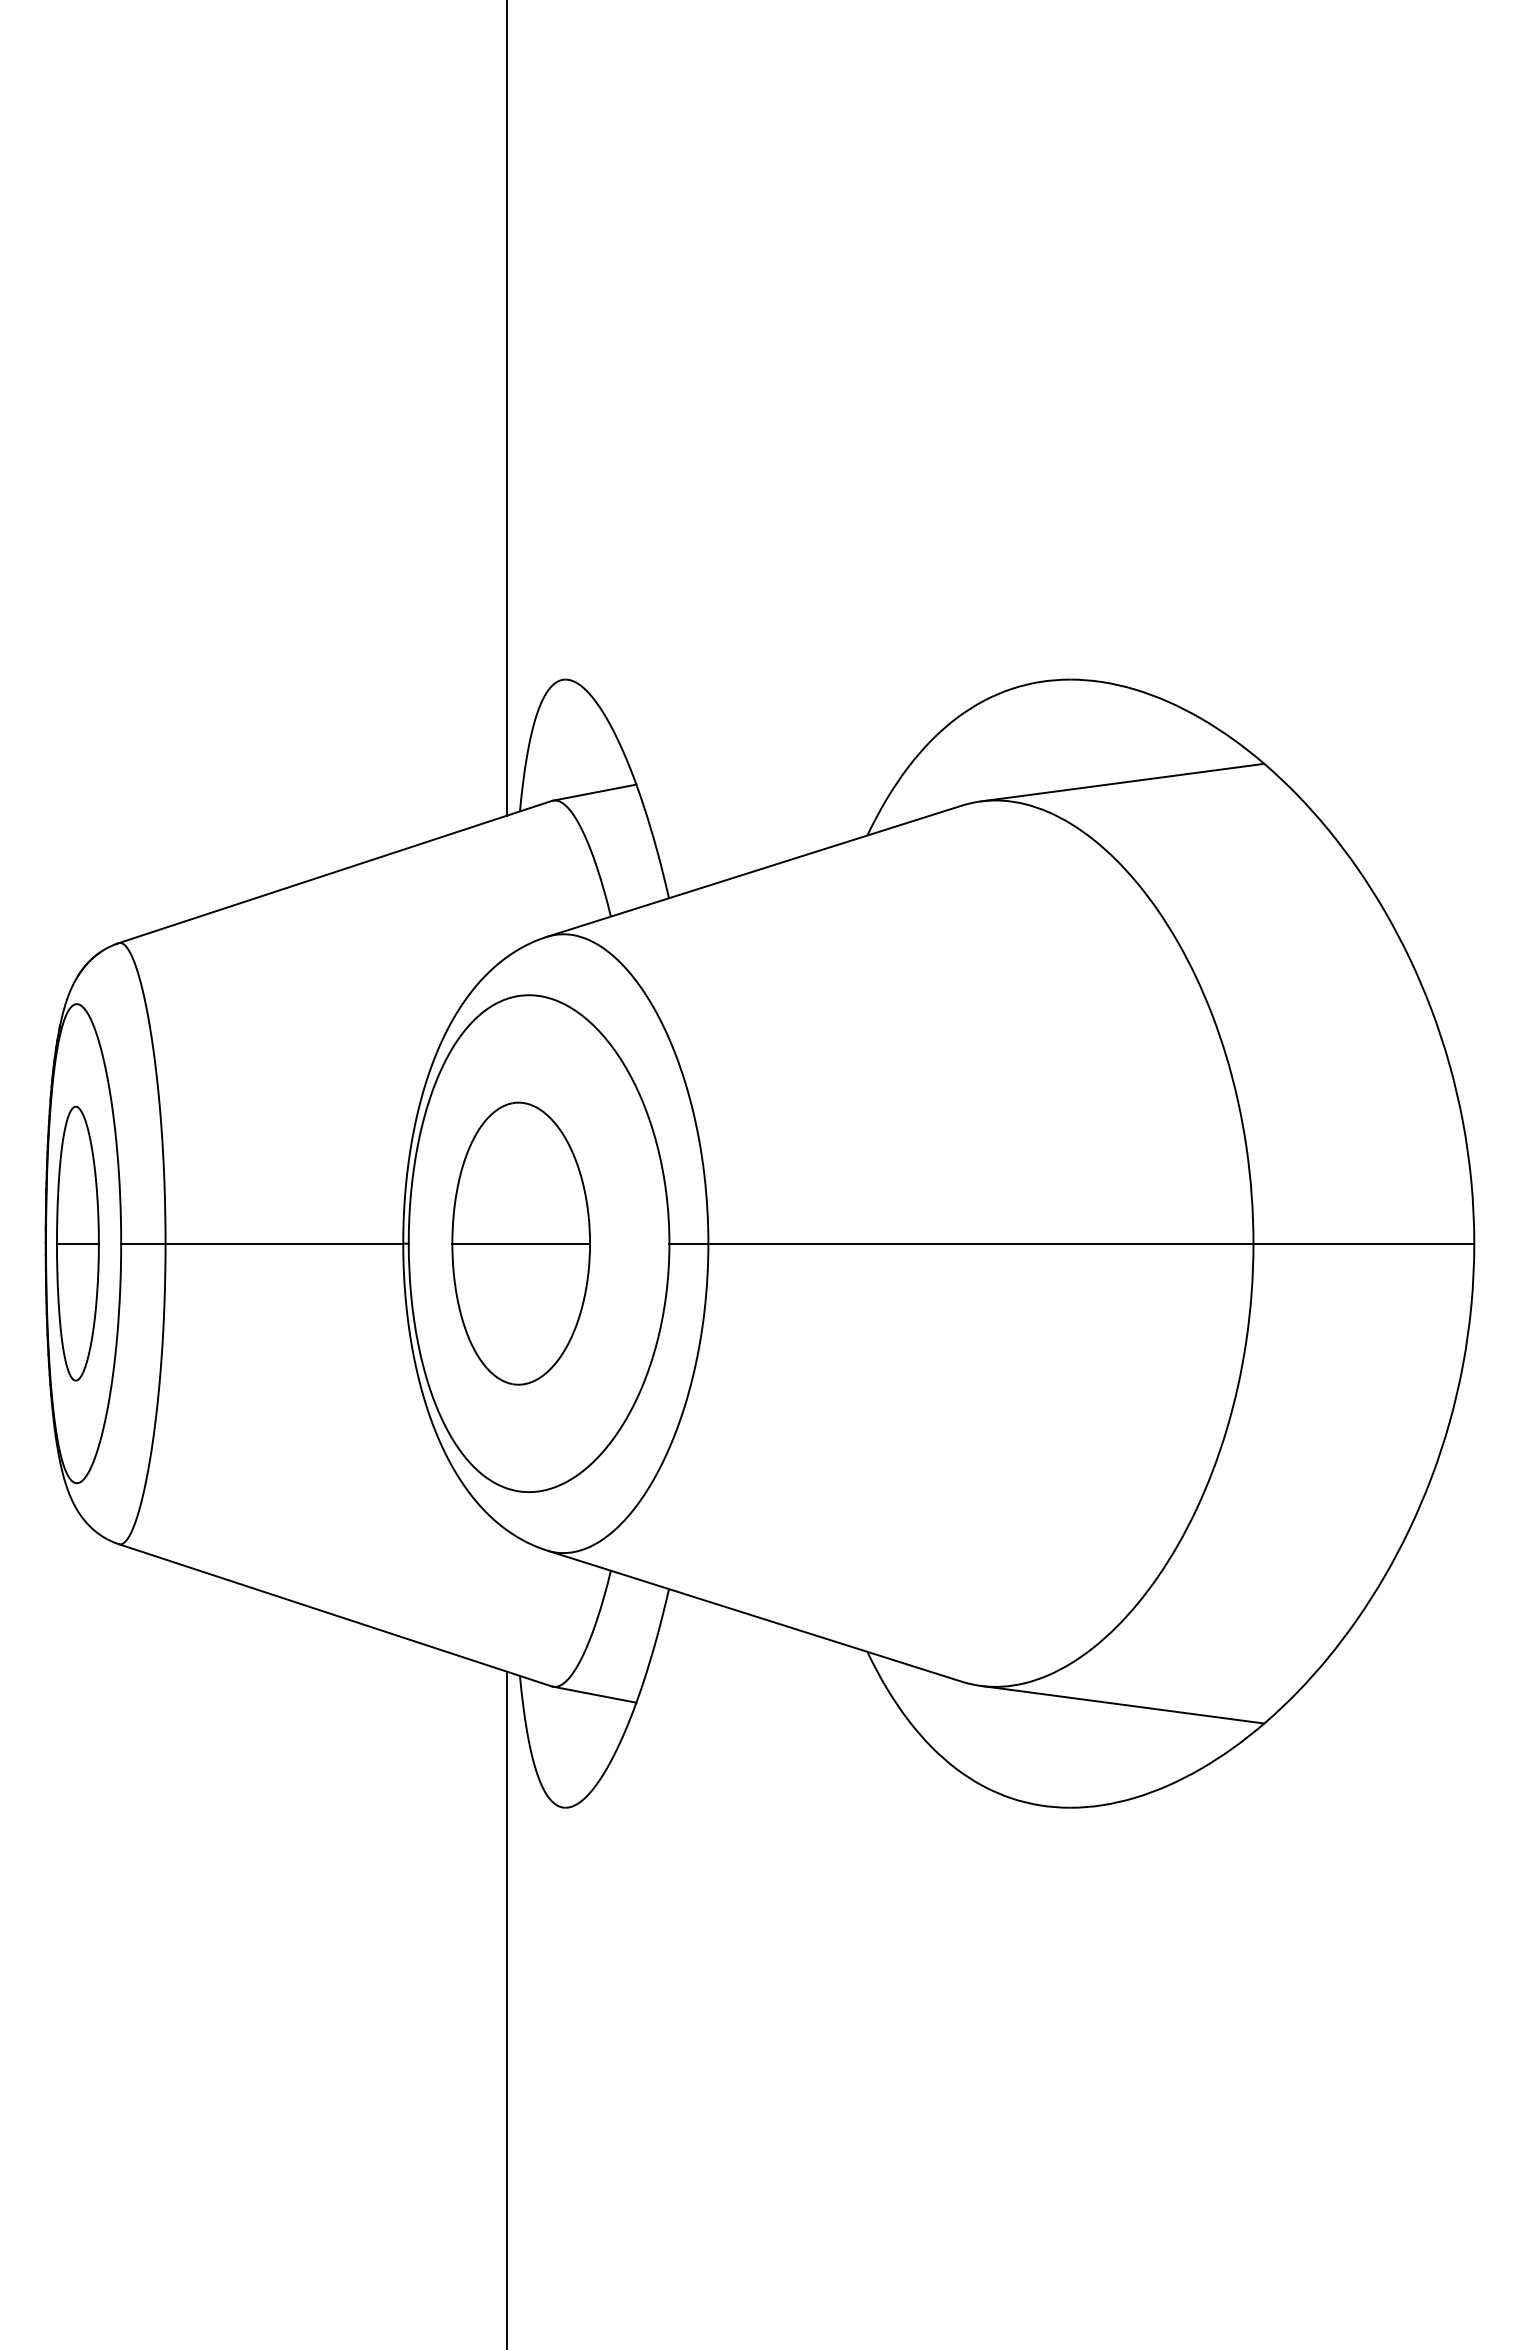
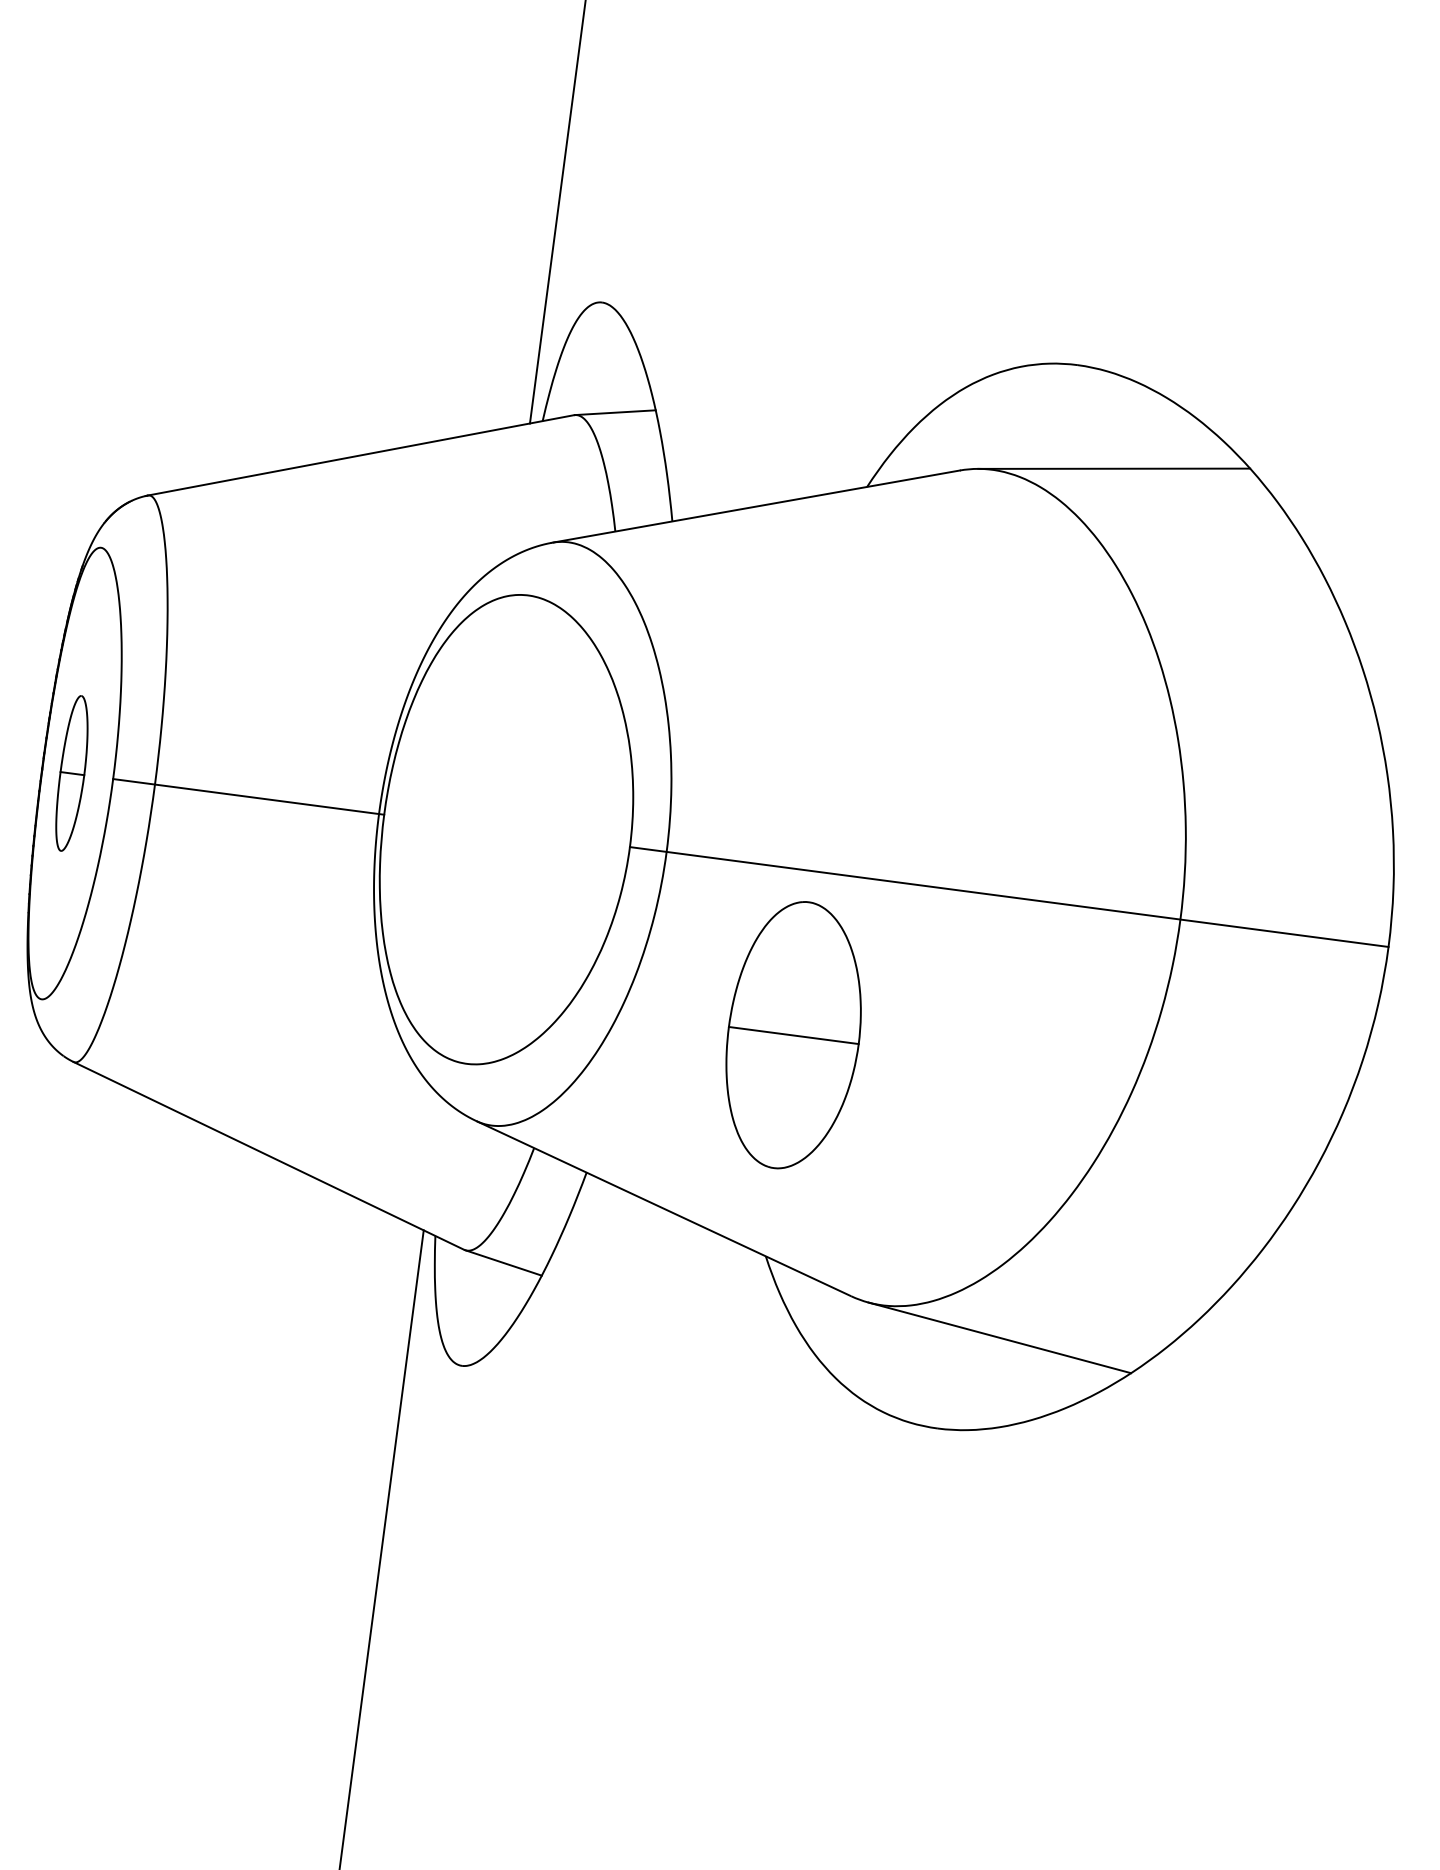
part: (77, 1243) -> (72, 773), size x0.6
part: (520, 1243) -> (793, 1035), moved

